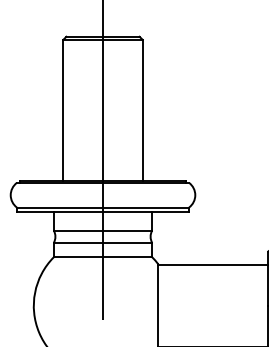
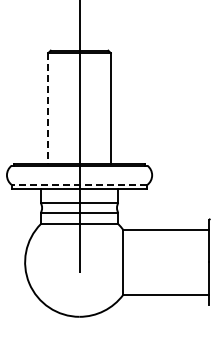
line: (63, 110) -> (48, 108), solid -> dashed
line: (102, 206) -> (79, 184), solid -> dashed

